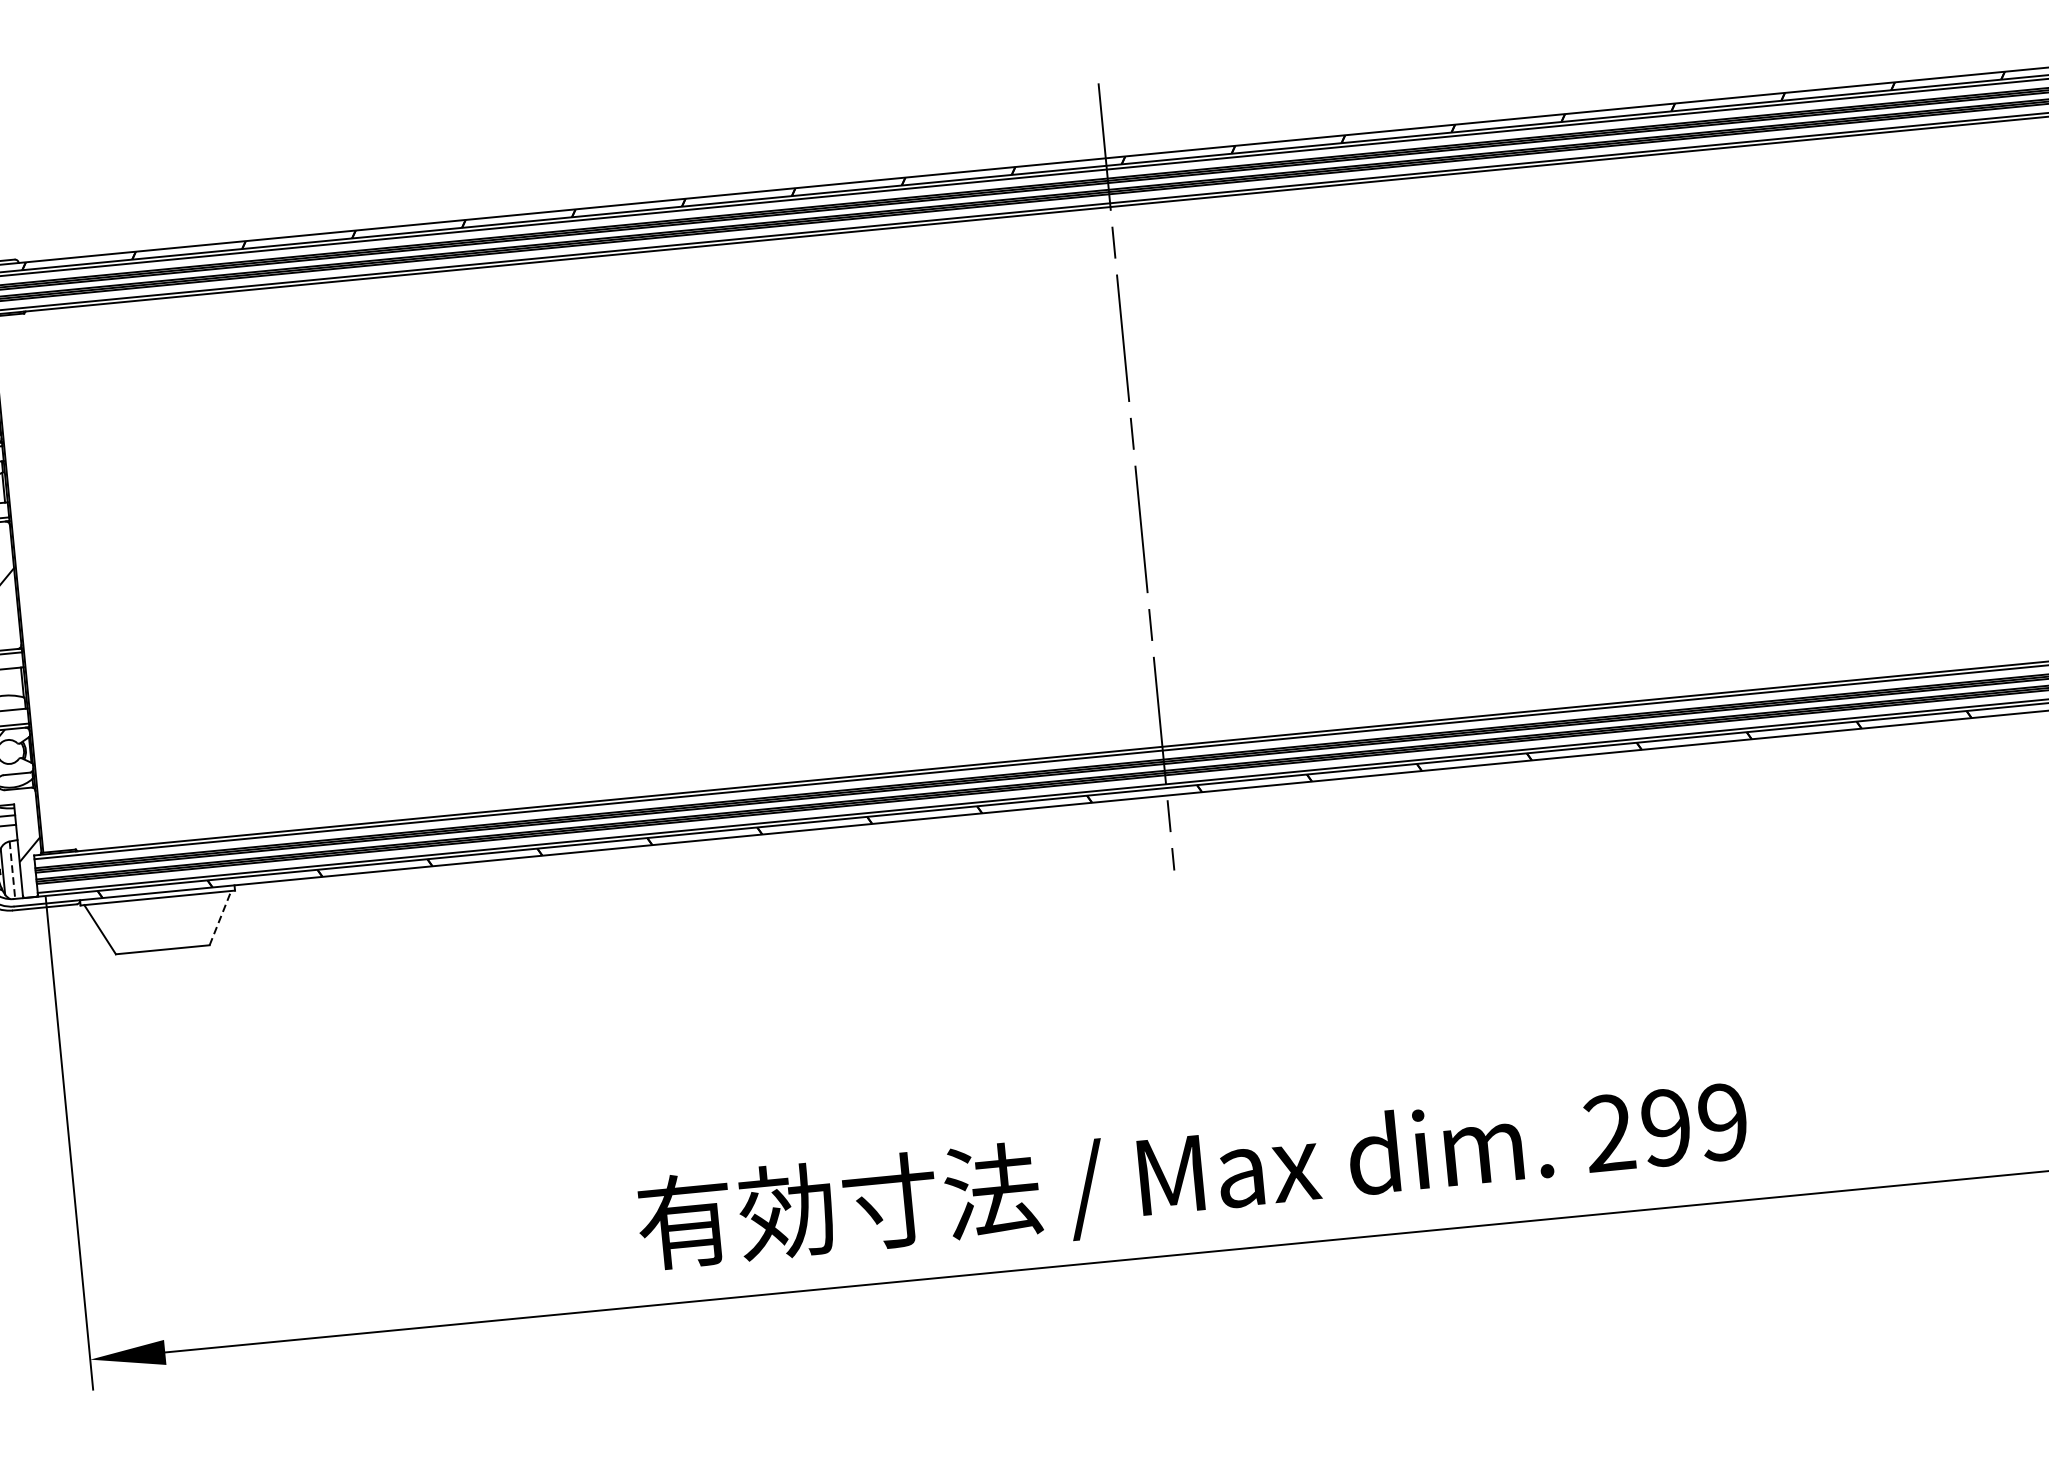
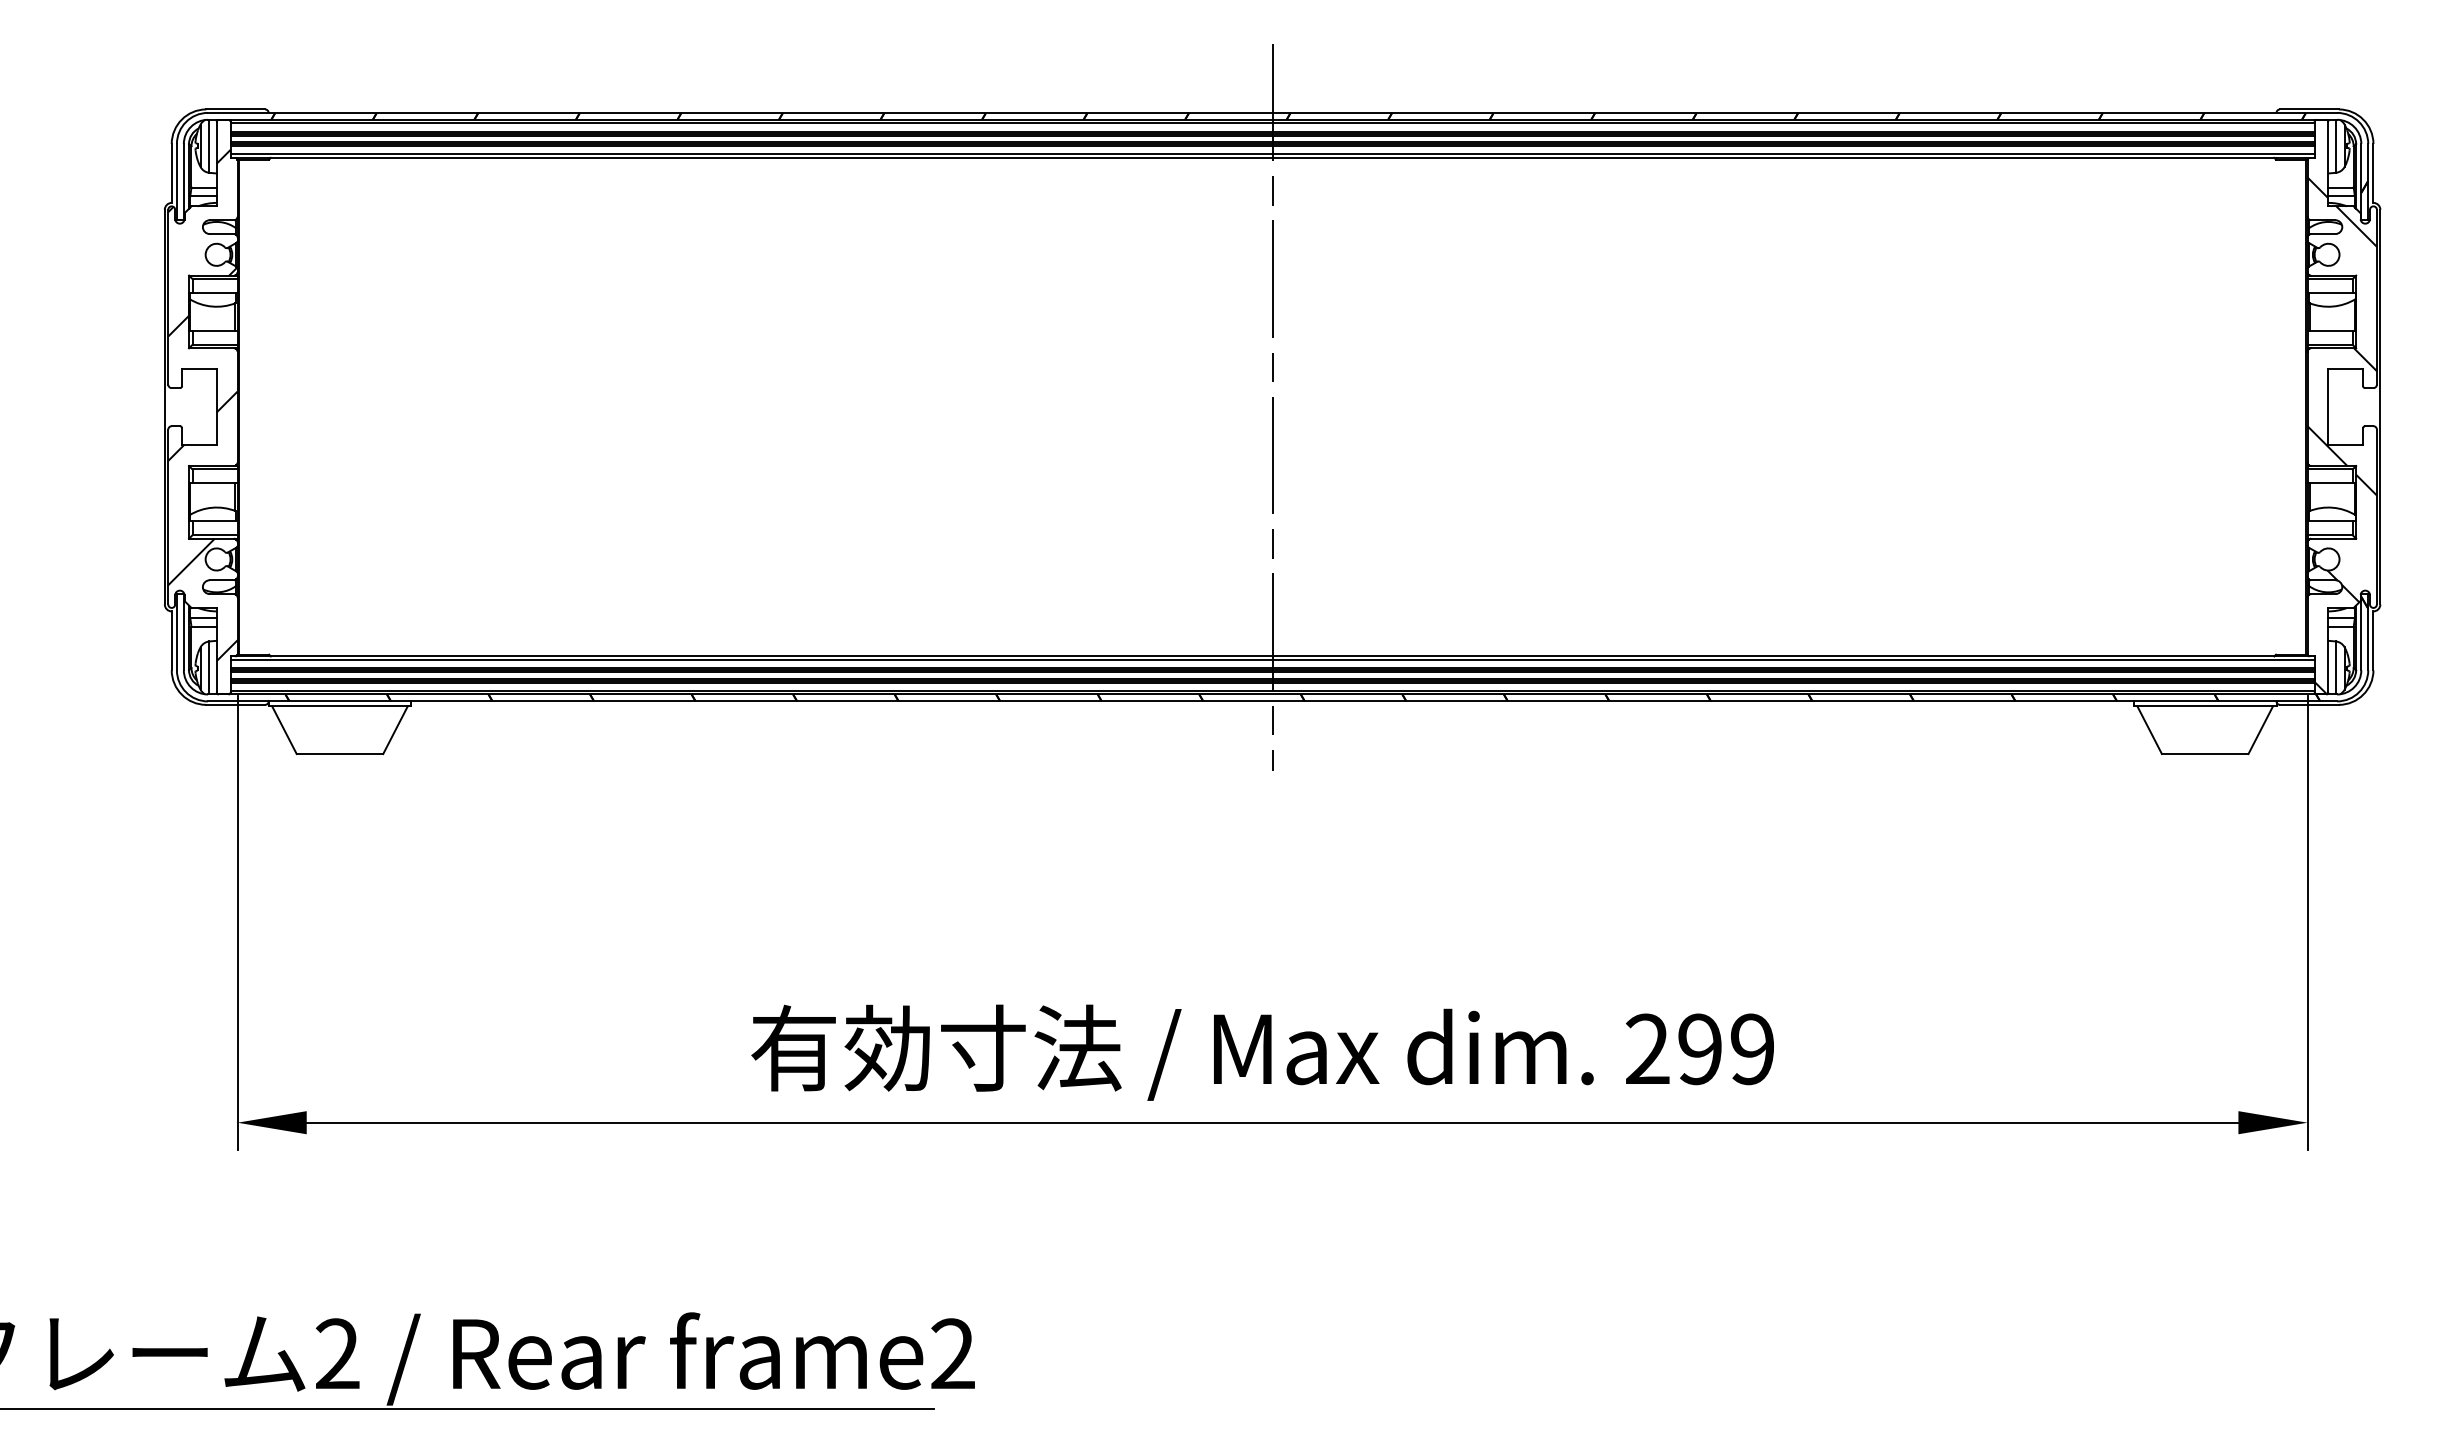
line: (12, 869) -> (209, 667), dashed -> solid
line: (220, 918) -> (395, 730), dashed -> solid

